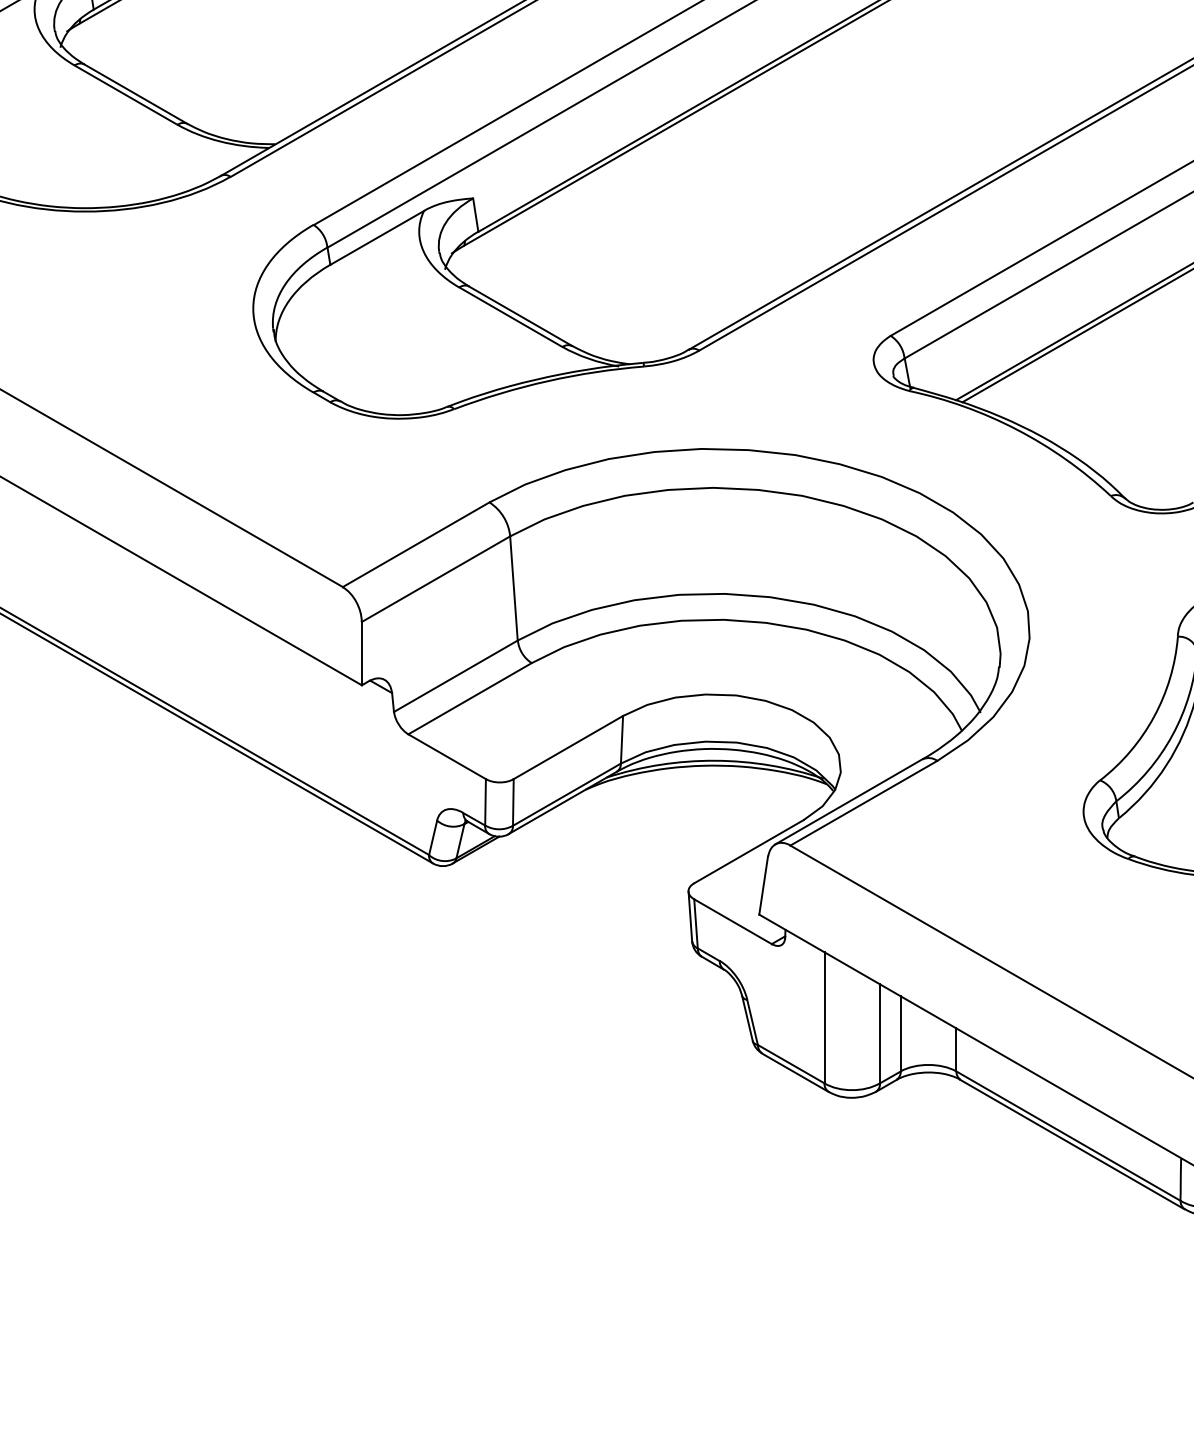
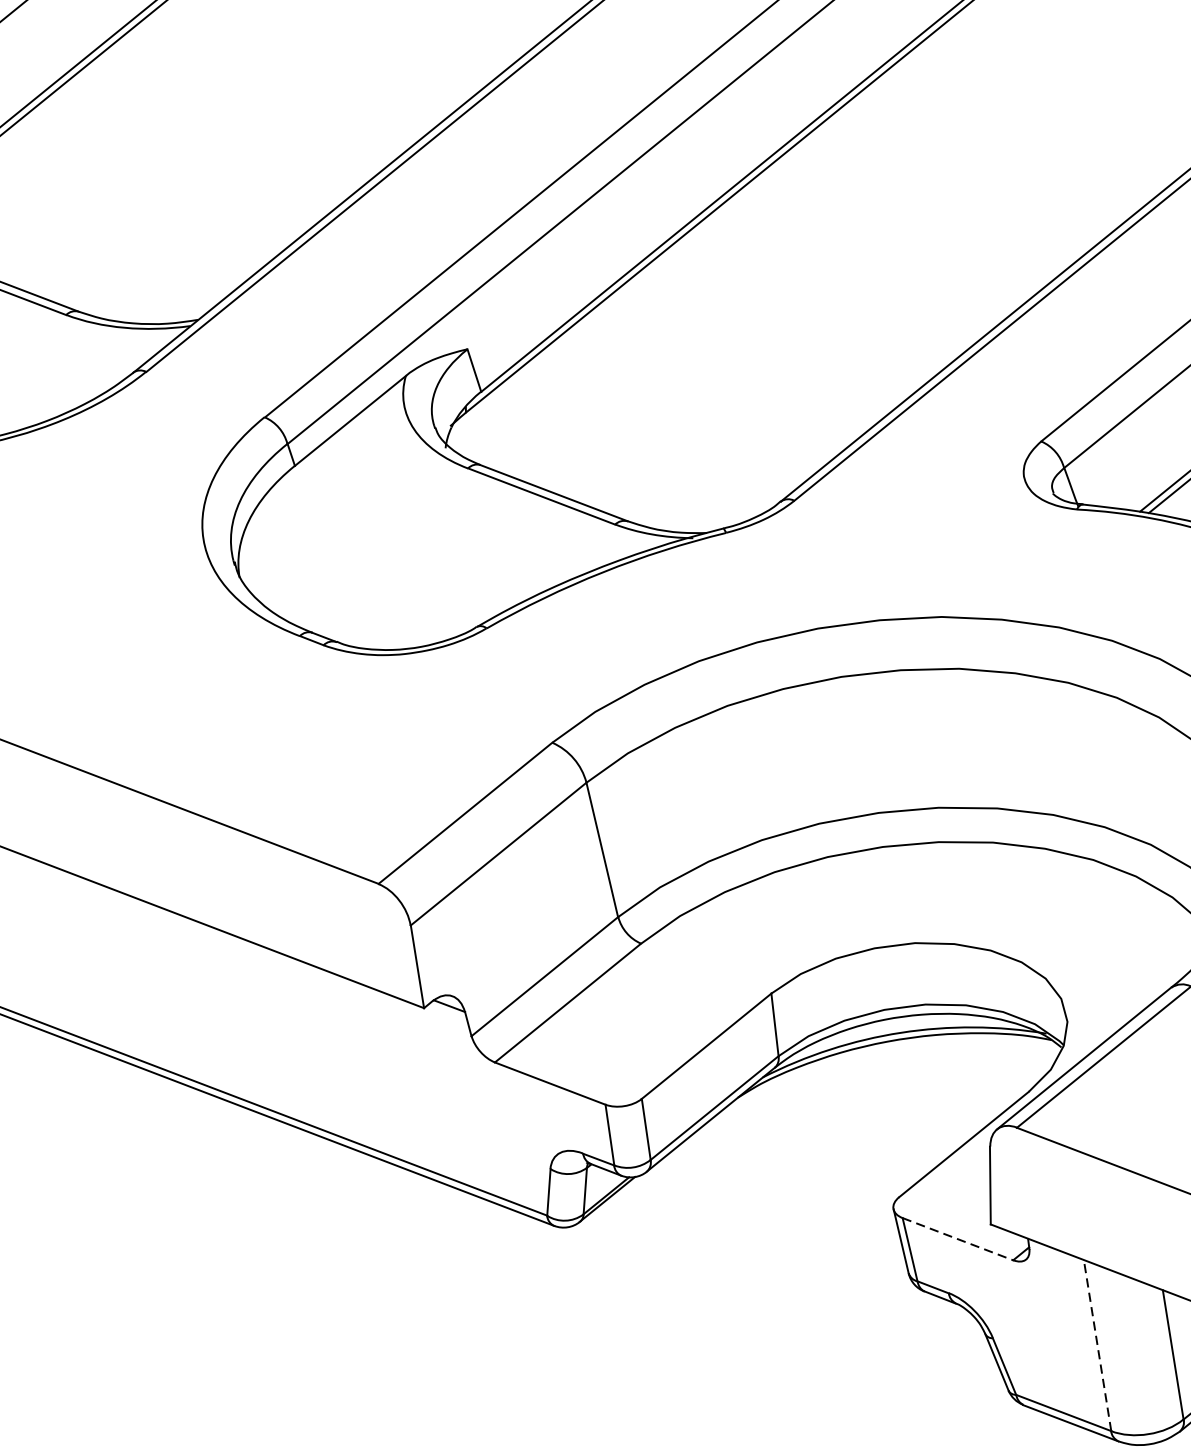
line: (733, 921) -> (958, 1238), solid -> dashed
line: (824, 1017) -> (1097, 1345), solid -> dashed

